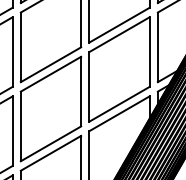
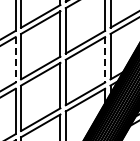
line: (12, 51) -> (15, 59), solid -> dashed
line: (150, 51) -> (105, 59), solid -> dashed

